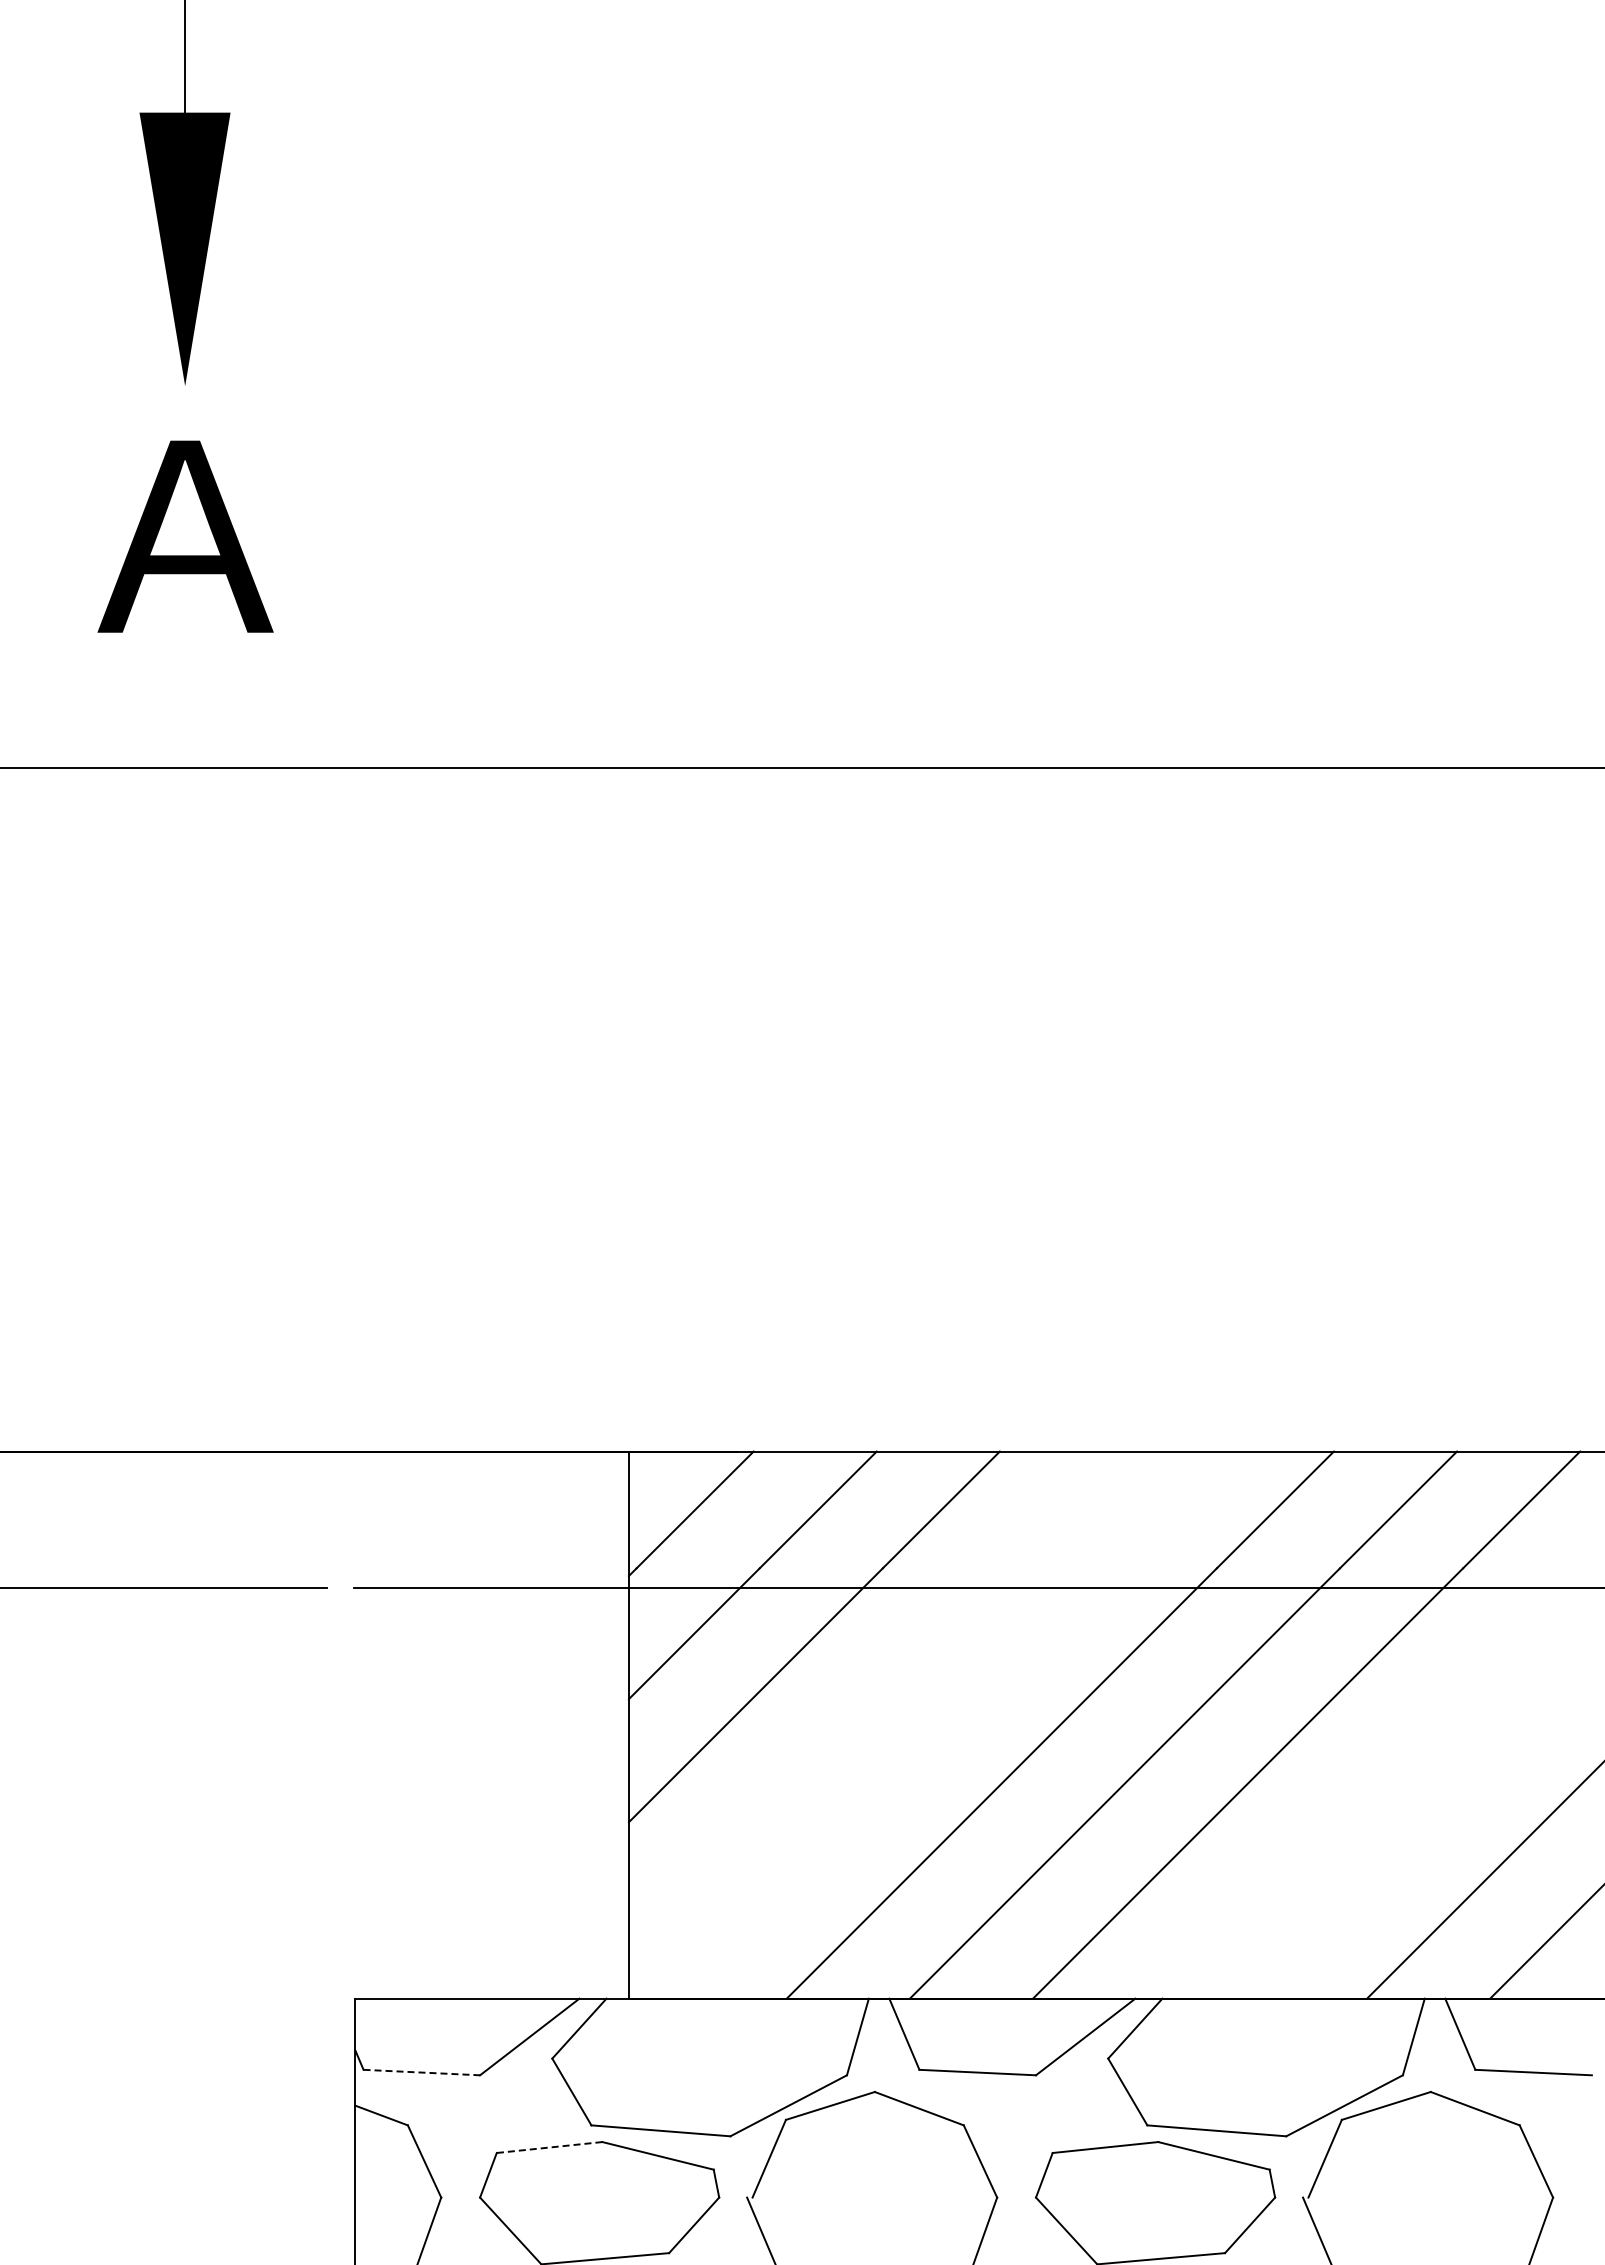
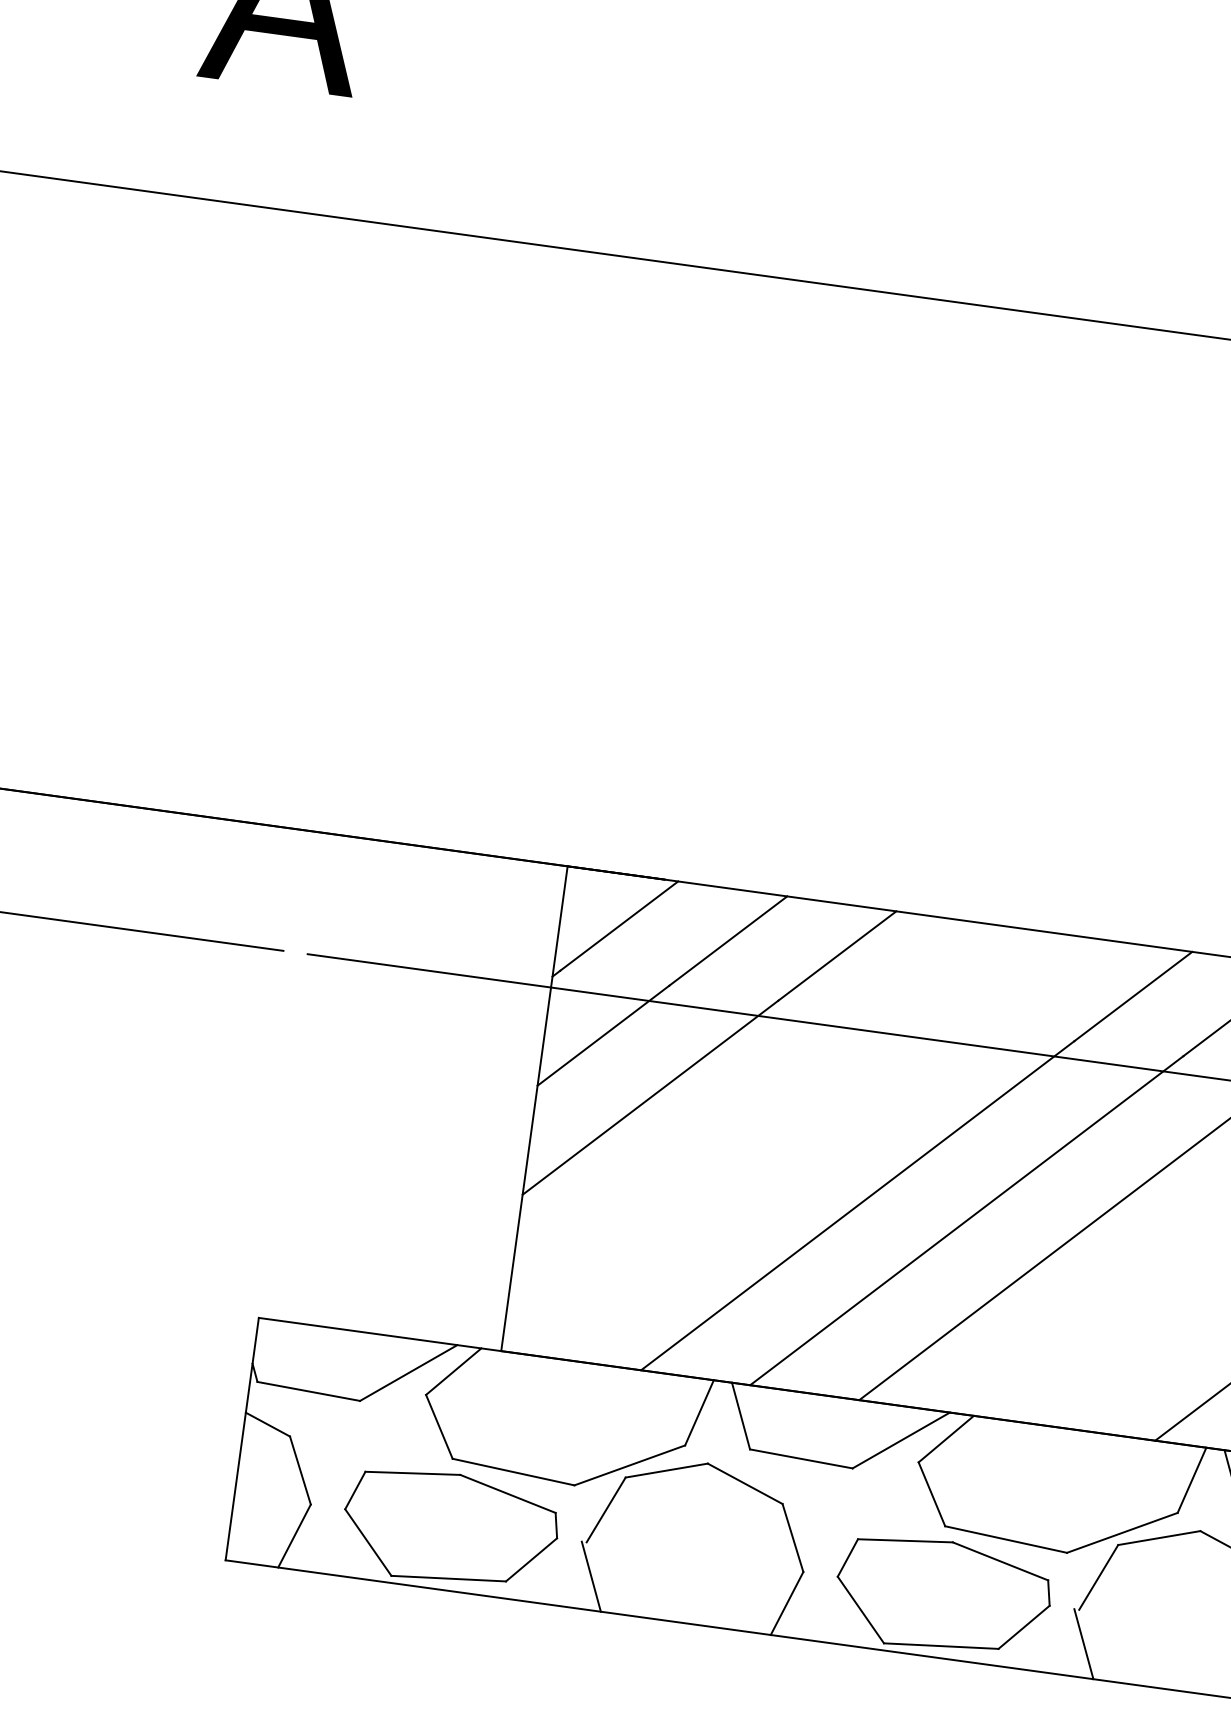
line: (422, 2072) -> (309, 1391), dashed -> solid
line: (549, 2147) -> (412, 1473), dashed -> solid

